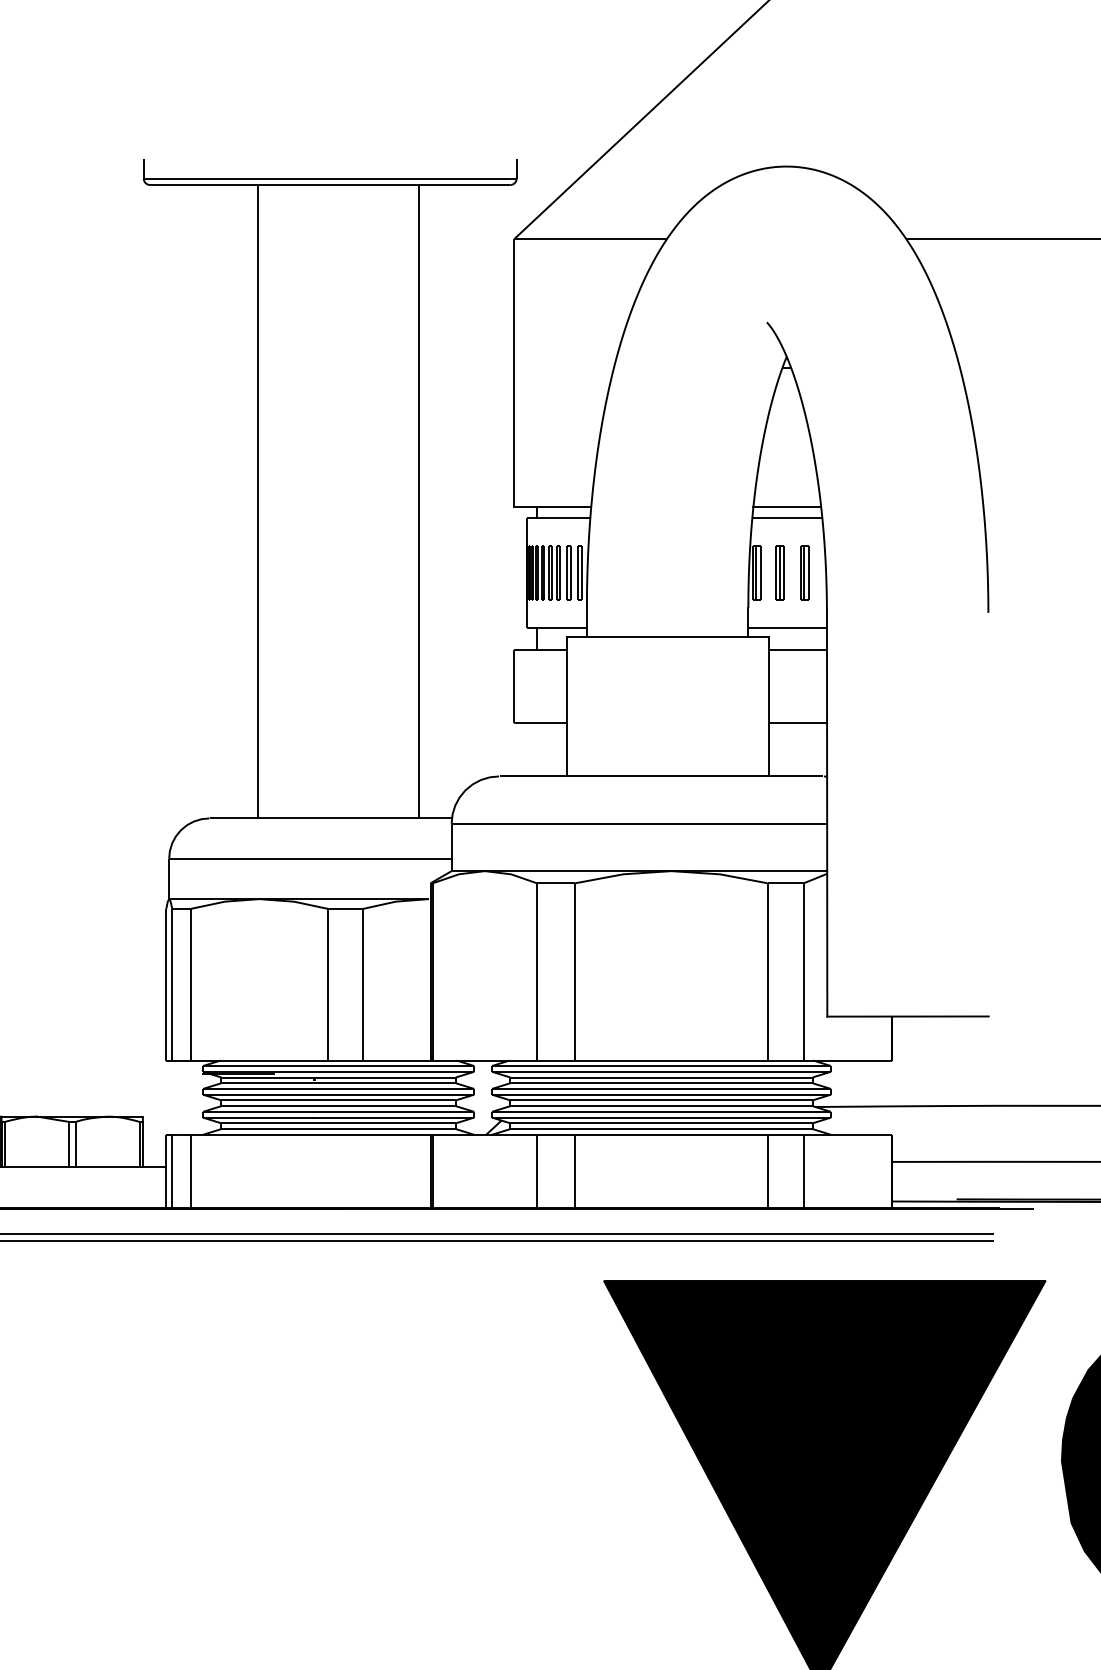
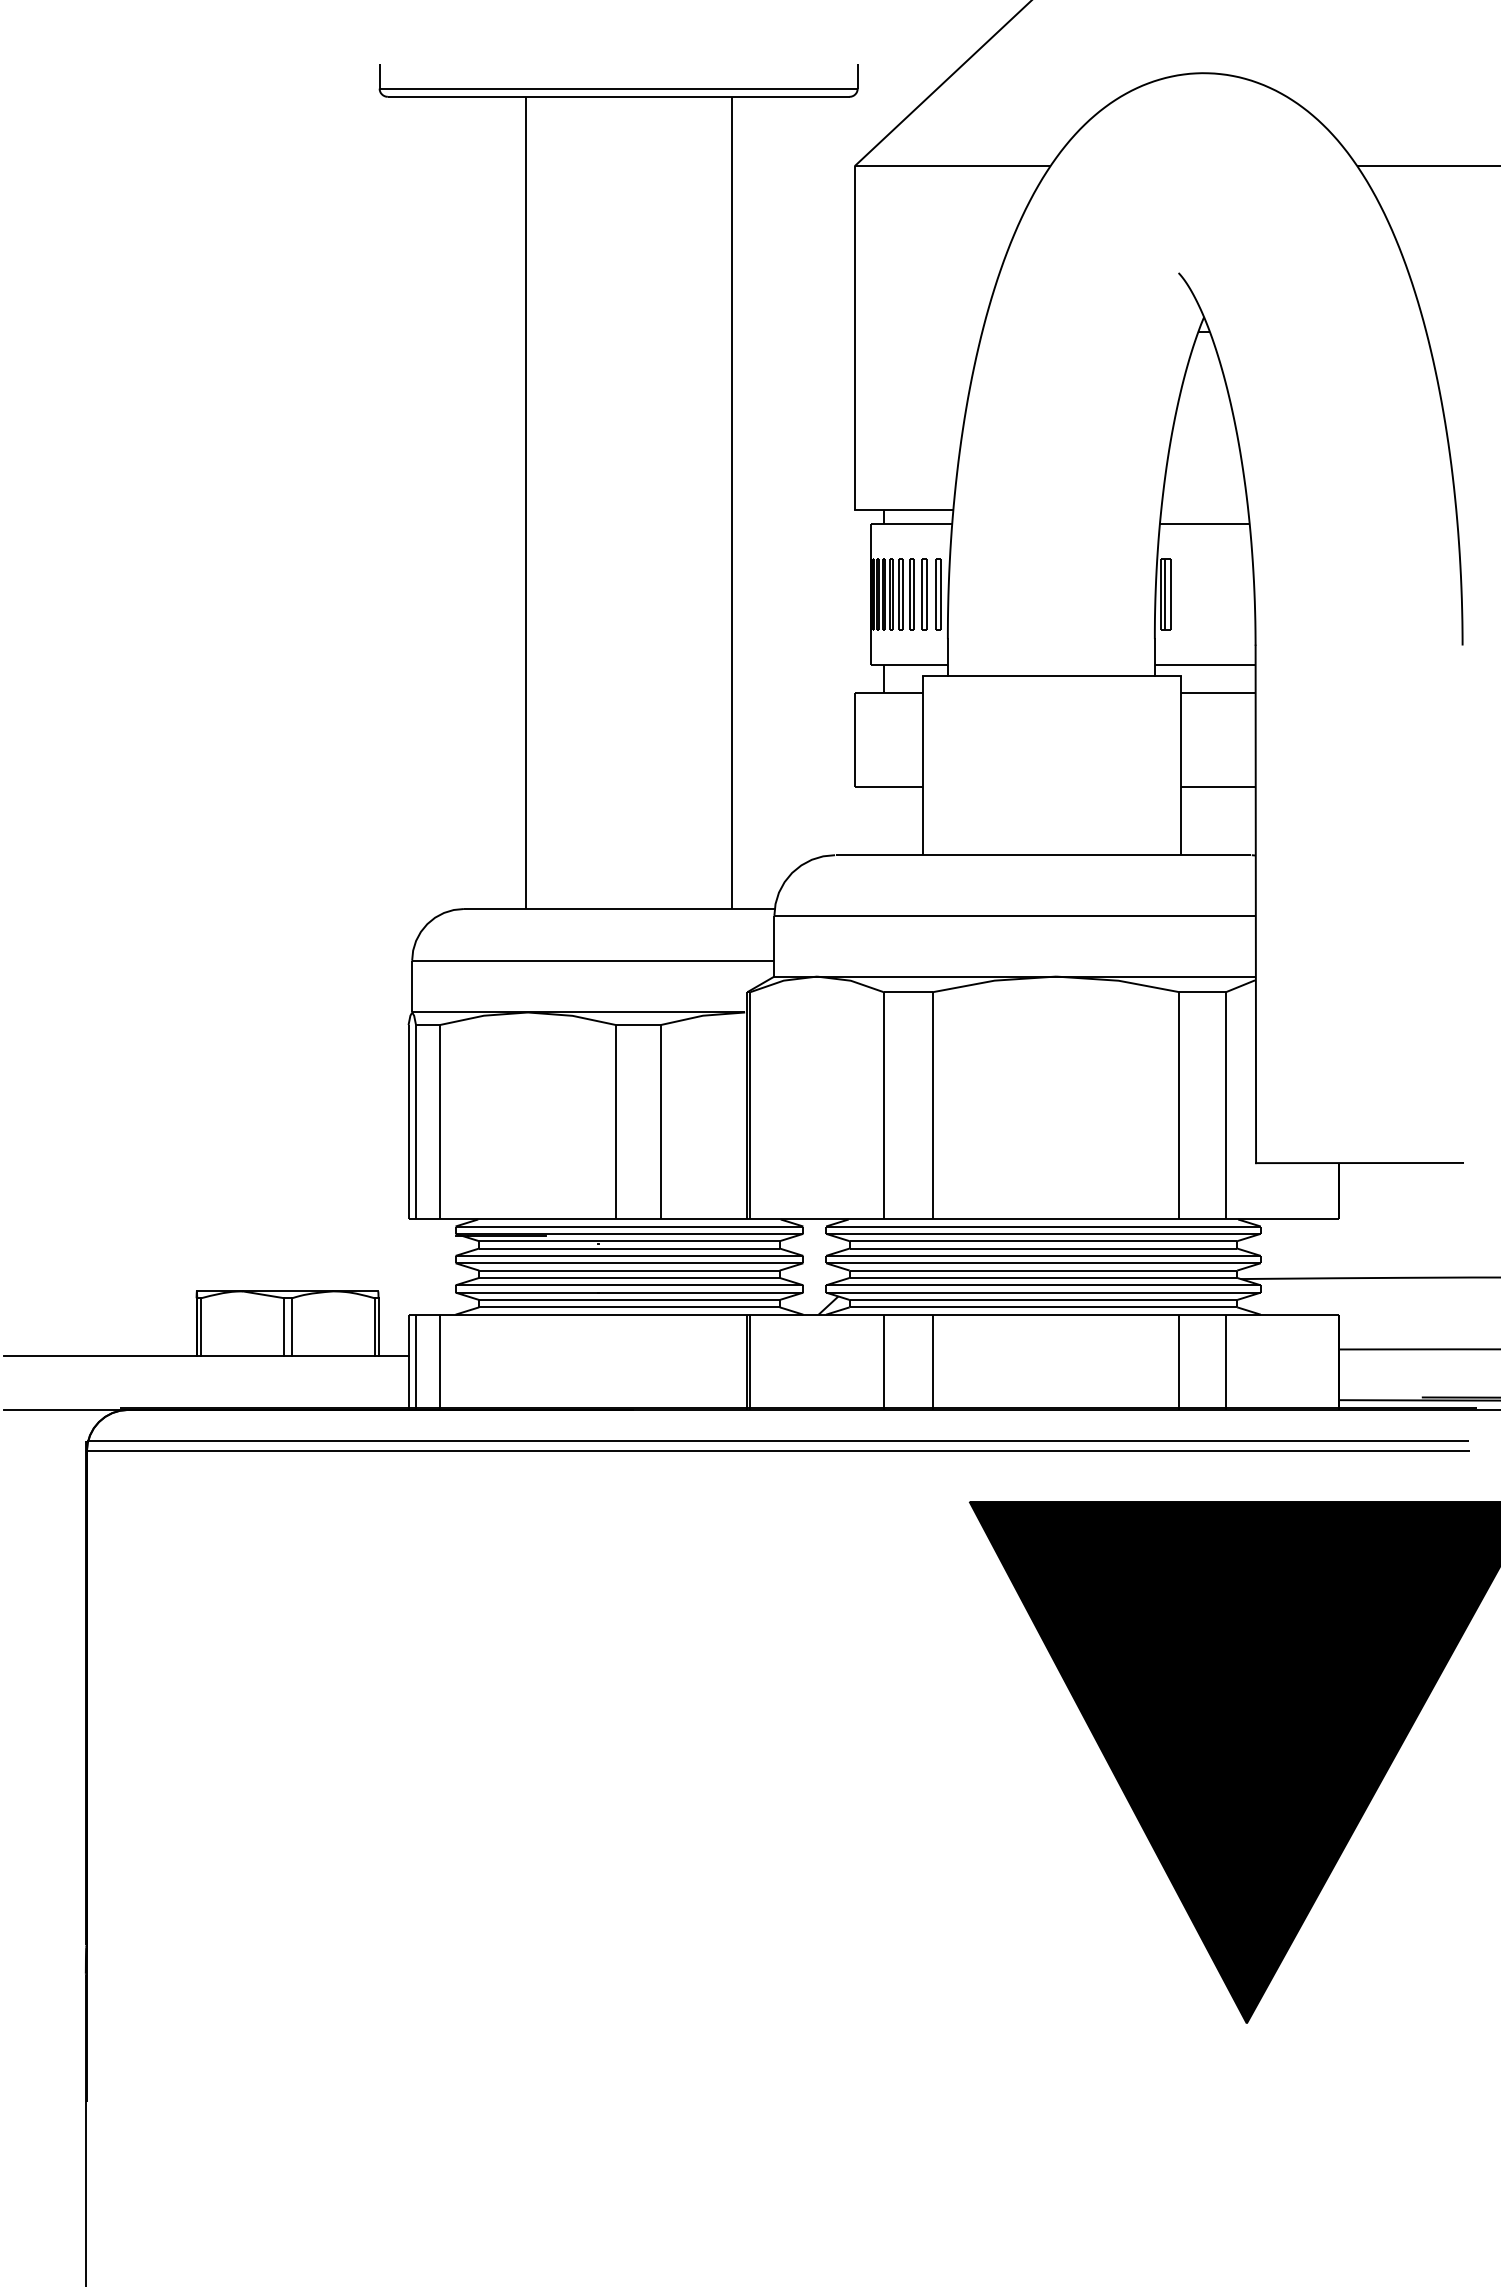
line: (787, 507) -> (1204, 510), removed
part: (780, 573) -> (1195, 594), removed
part: (805, 573) -> (1227, 594), removed

